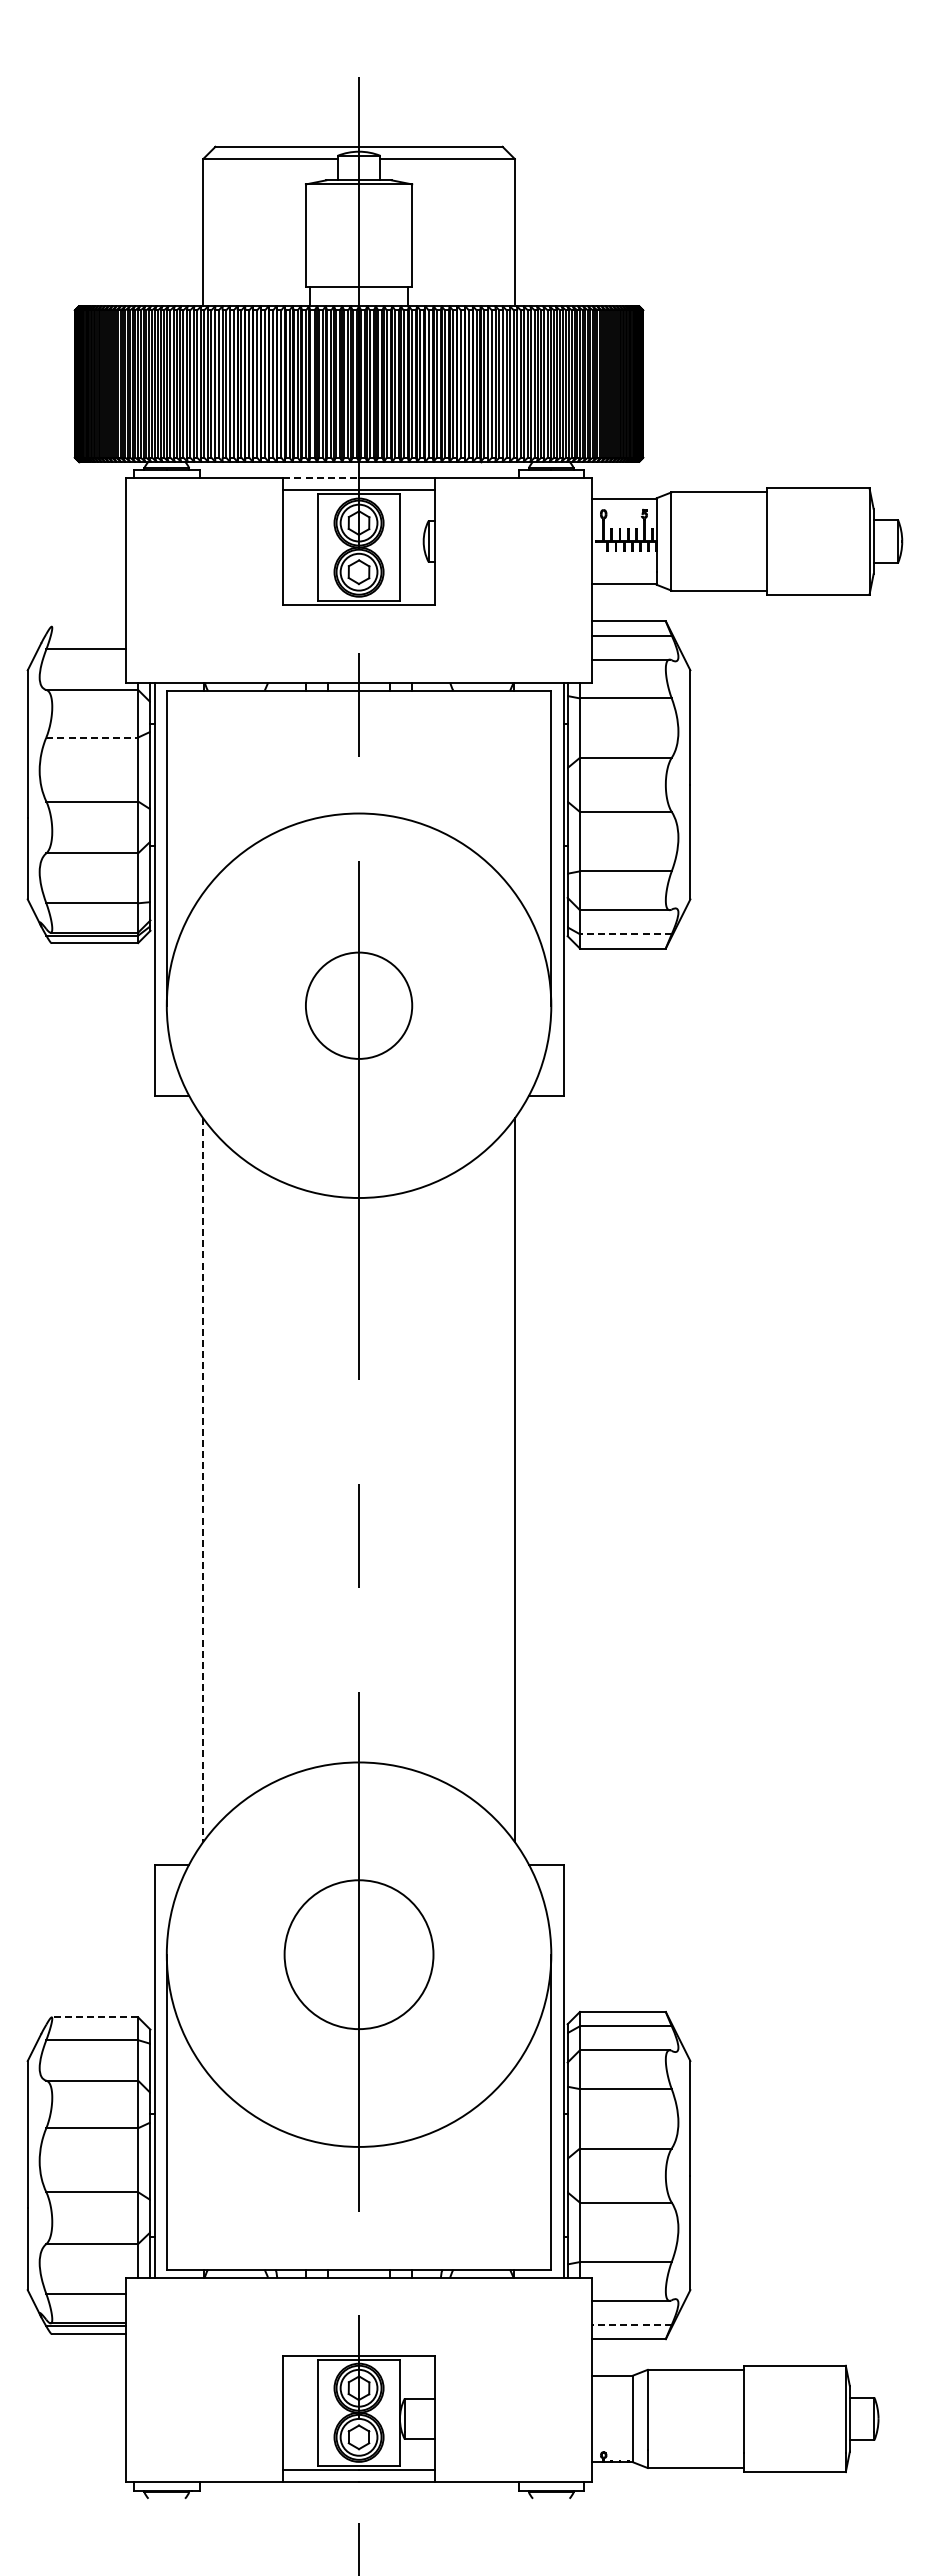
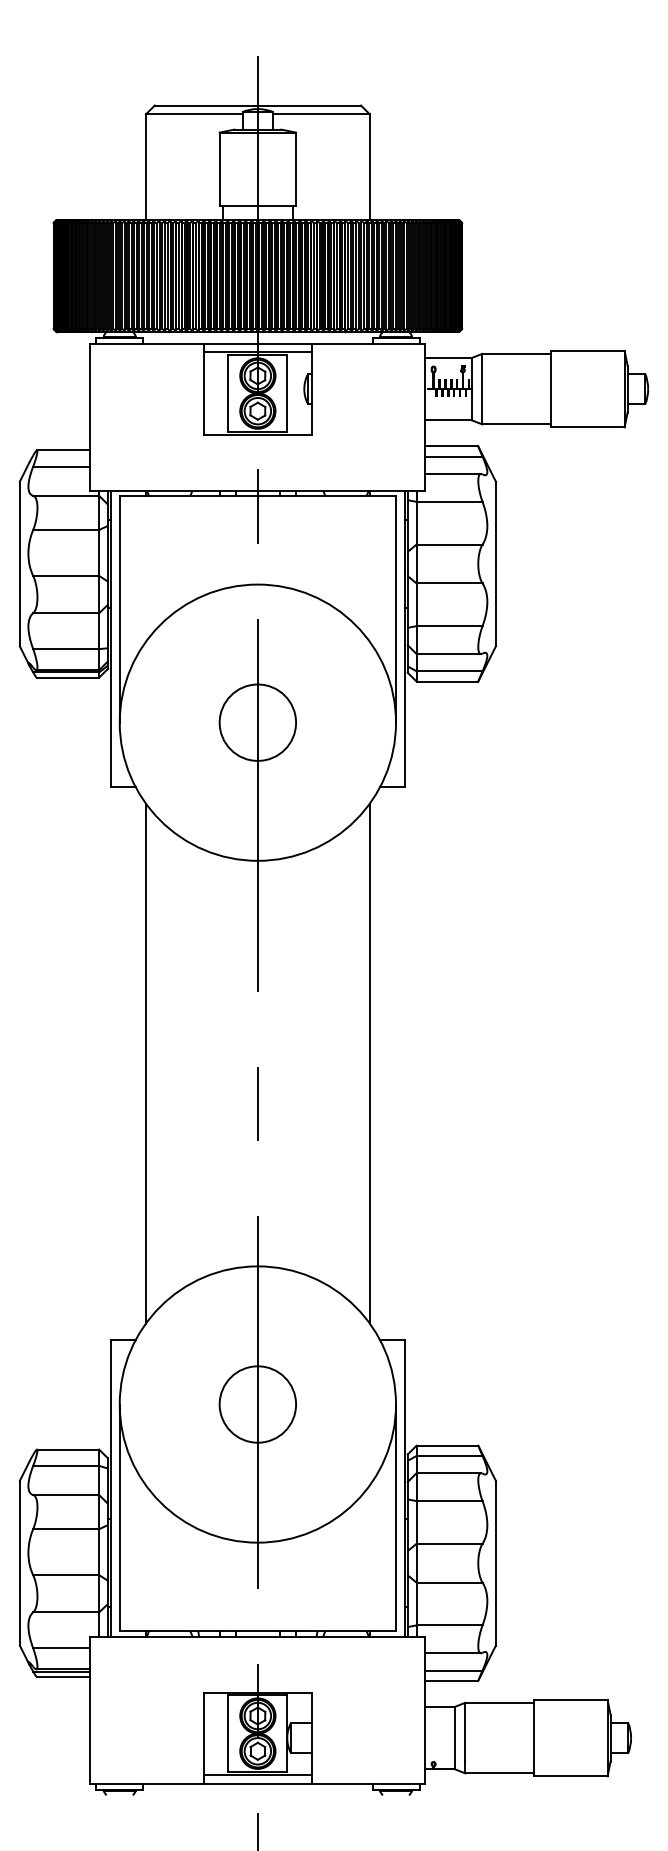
line: (321, 478) -> (230, 343), dashed -> solid
line: (88, 626) -> (63, 450), added
line: (92, 737) -> (66, 529), dashed -> solid
line: (625, 934) -> (449, 671), dashed -> solid
line: (203, 1480) -> (146, 1063), dashed -> solid
circle: (358, 1954) -> (257, 1404), size x0.71
line: (94, 2017) -> (67, 1449), dashed -> solid
line: (631, 2324) -> (453, 1670), dashed -> solid

